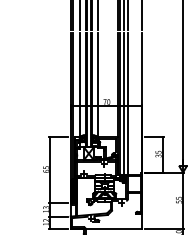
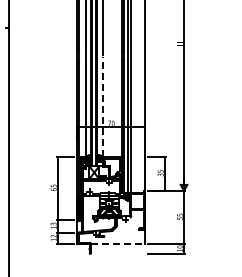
line: (98, 85) -> (103, 107), solid -> dashed
line: (114, 229) -> (118, 244), solid -> dashed

